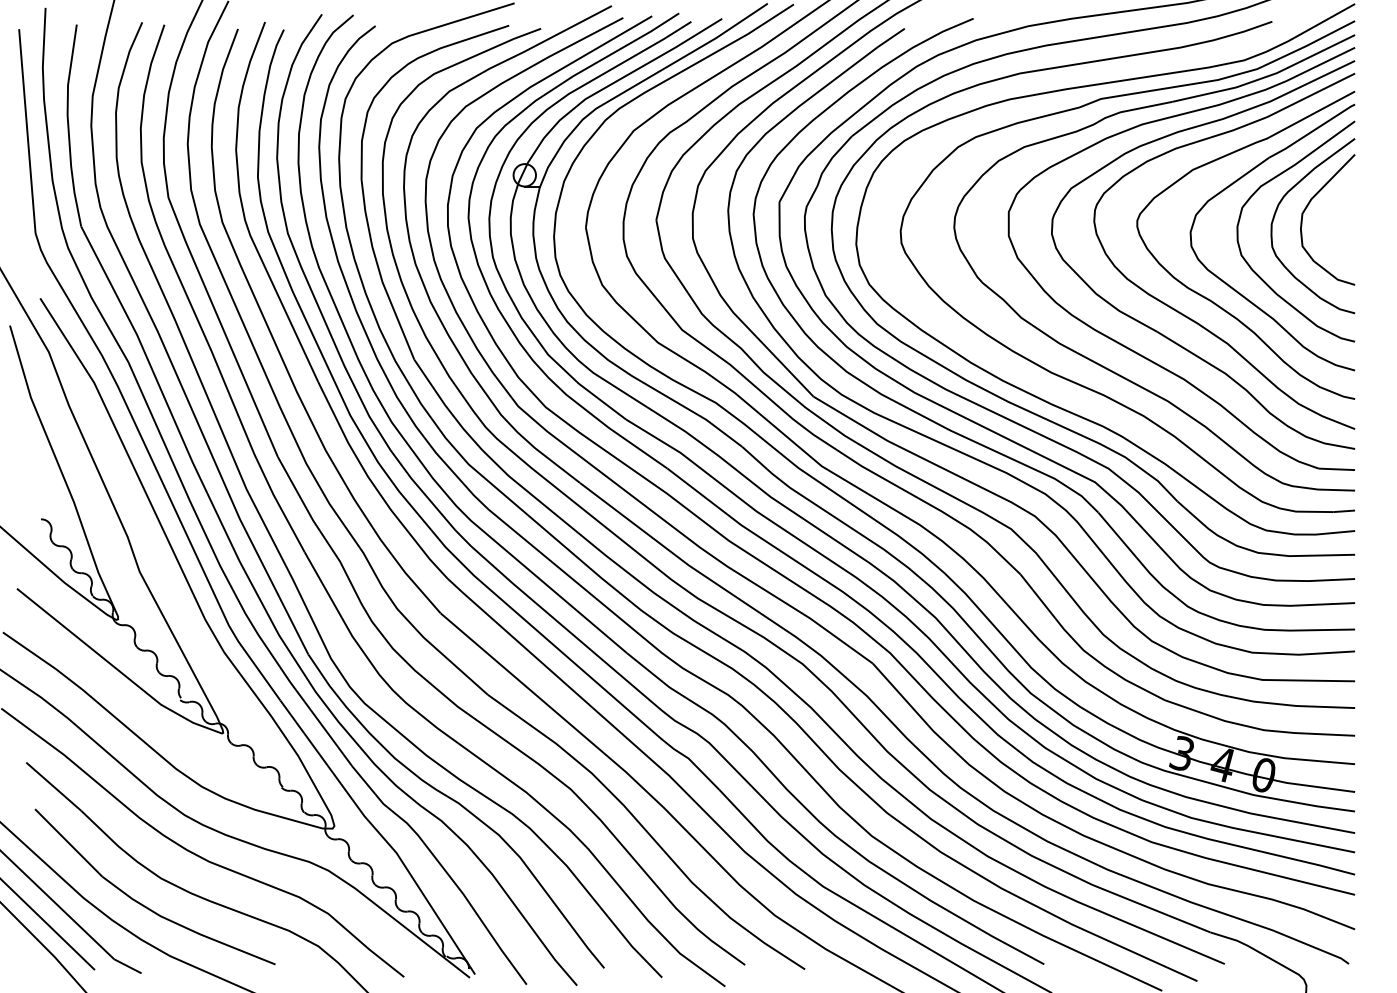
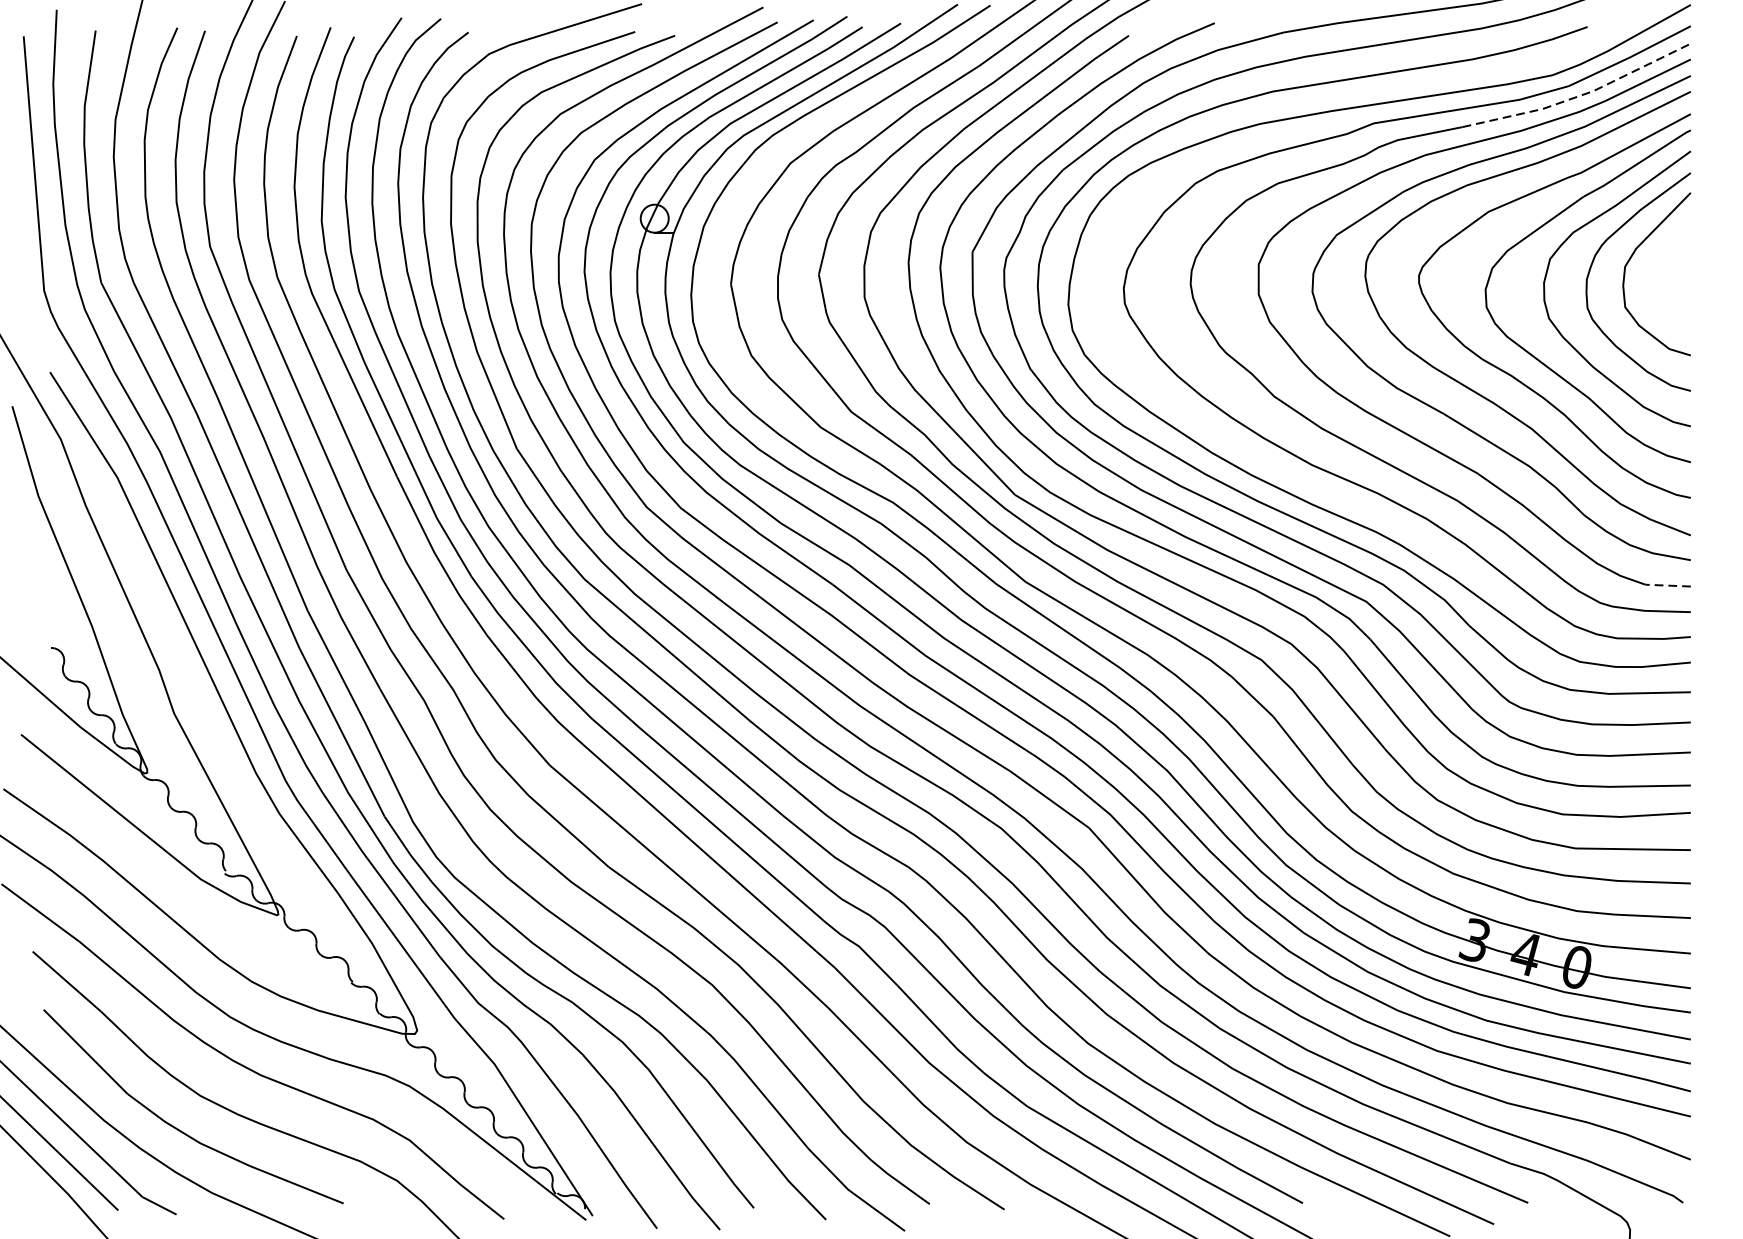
line: (1266, 76) -> (1580, 95), solid -> dashed
line: (1336, 469) -> (1667, 585), solid -> dashed

